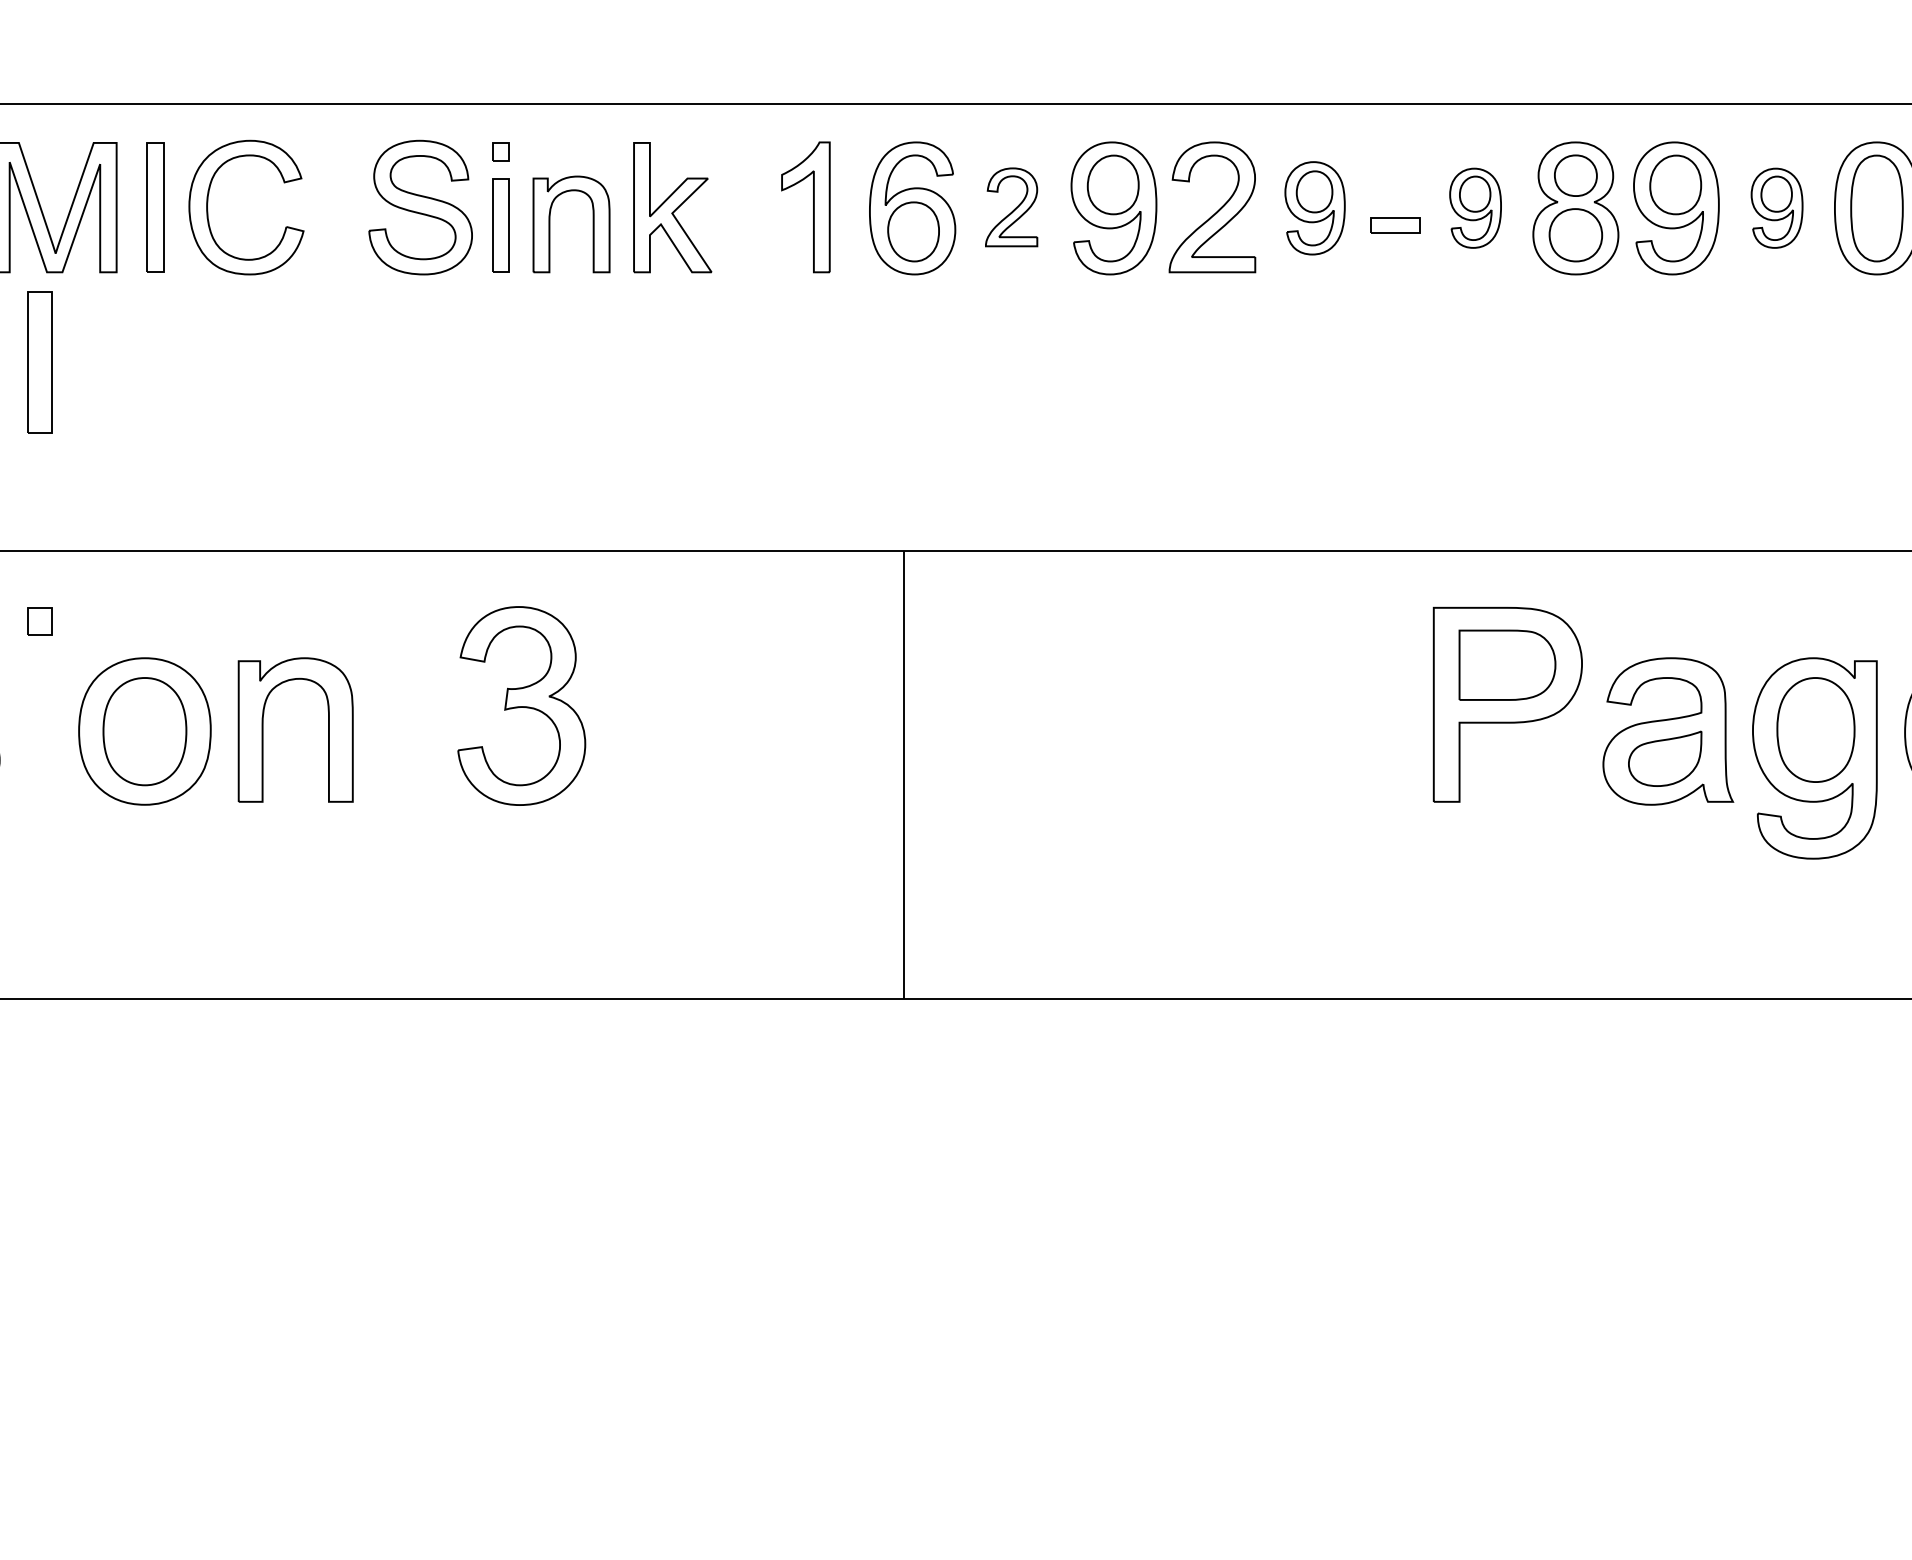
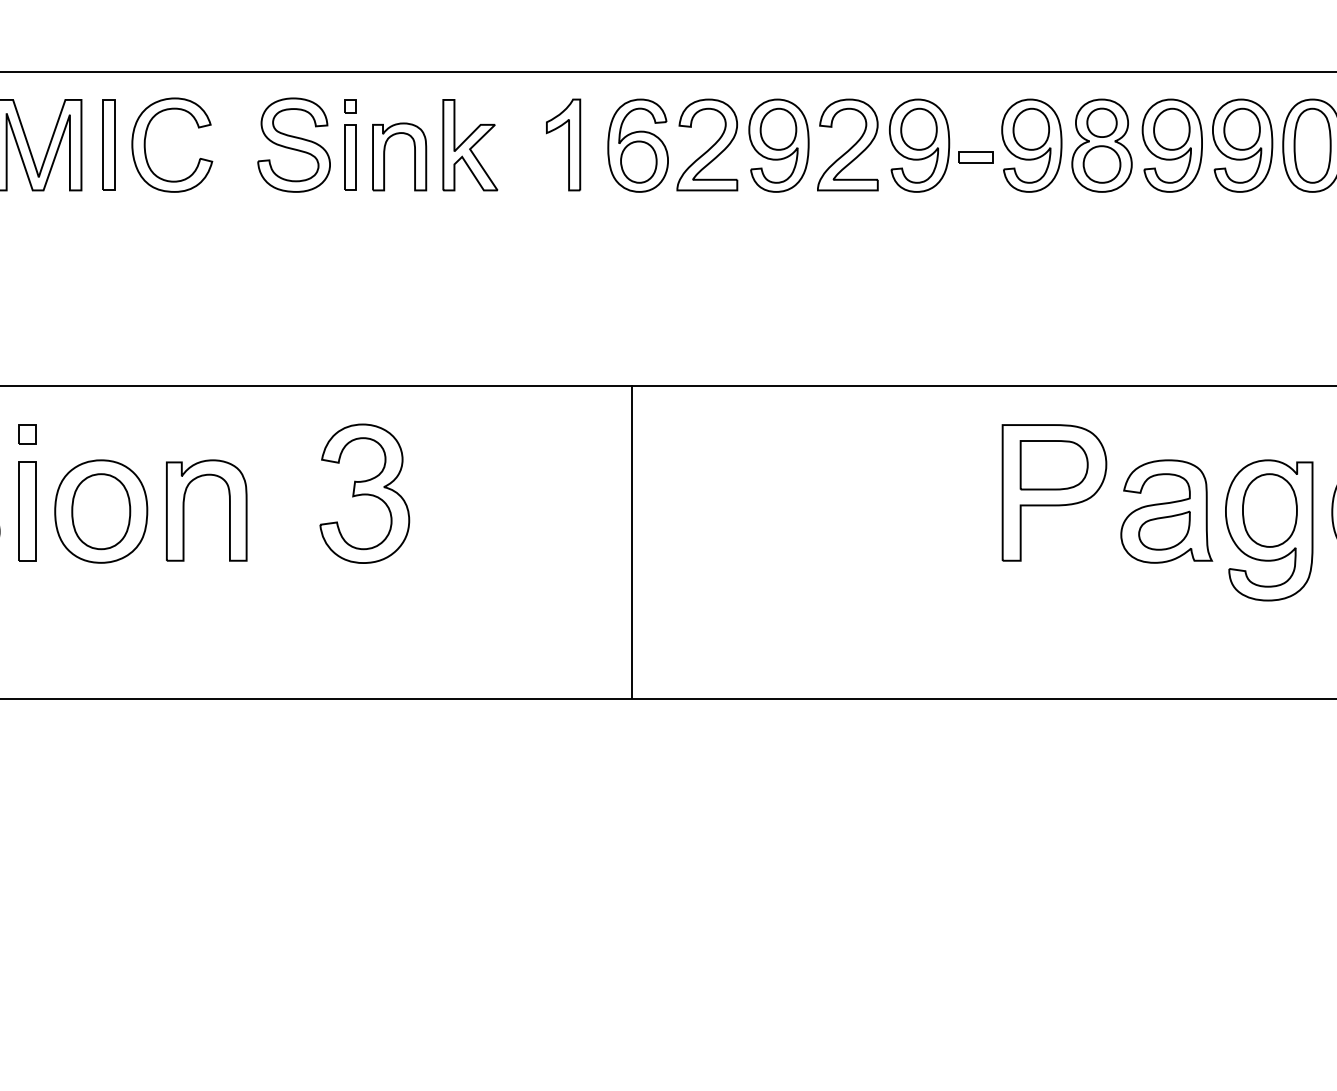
part: (1011, 206) -> (707, 144), size x1.67
part: (1314, 208) -> (919, 145), size x1.43
part: (1475, 208) -> (1031, 145), size x1.67
part: (1776, 208) -> (1242, 145), size x1.67
part: (39, 362) -> (27, 511), moved

